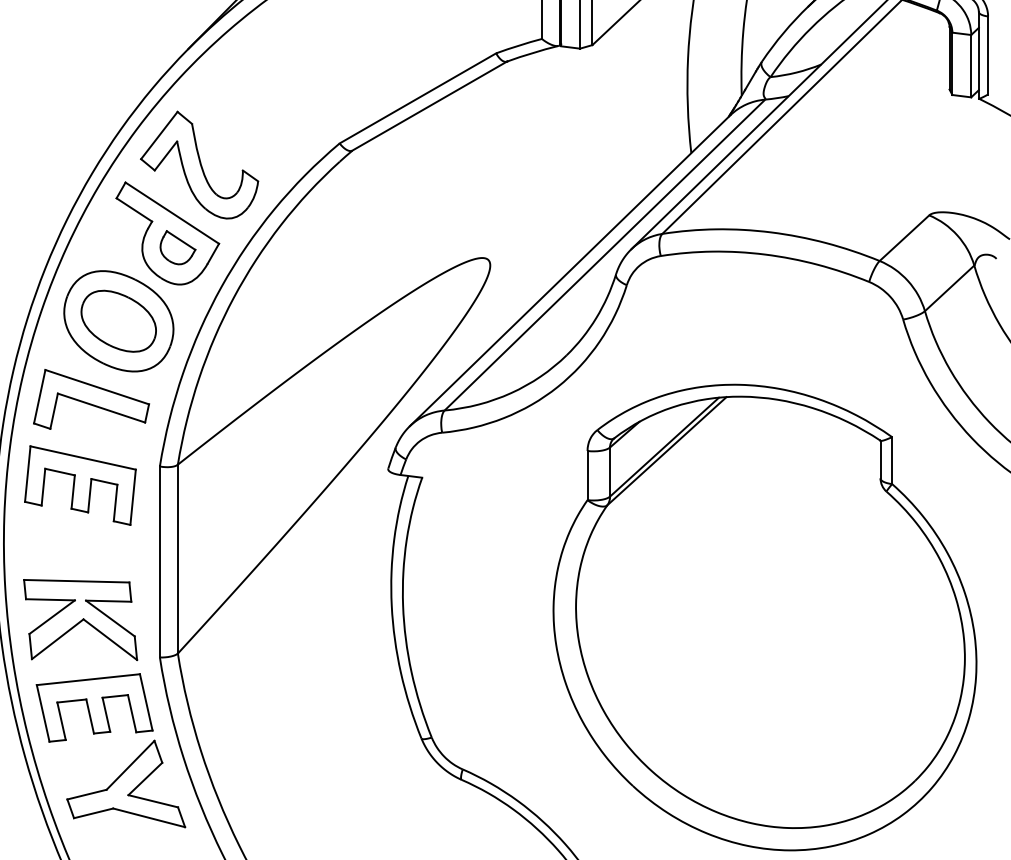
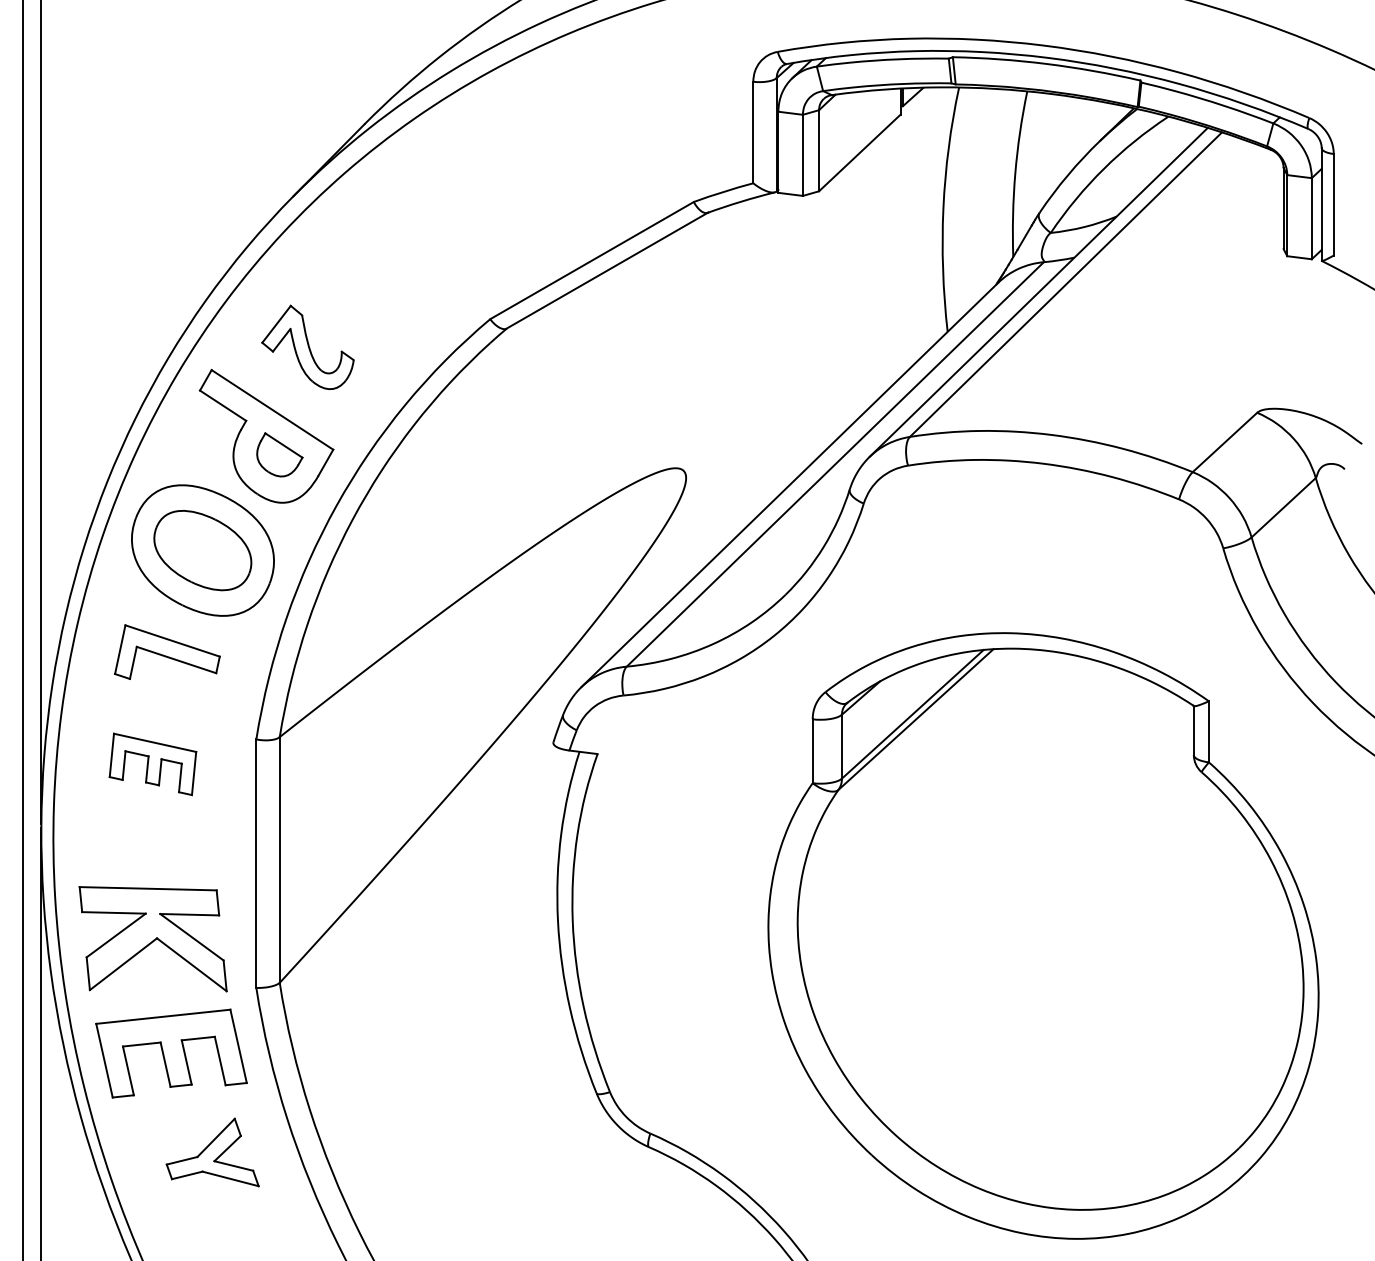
part: (199, 165) -> (307, 347), size x0.6
part: (91, 398) -> (167, 651), size x0.7
part: (80, 485) -> (152, 764), size x0.6
part: (126, 783) -> (212, 1152), size x0.6

